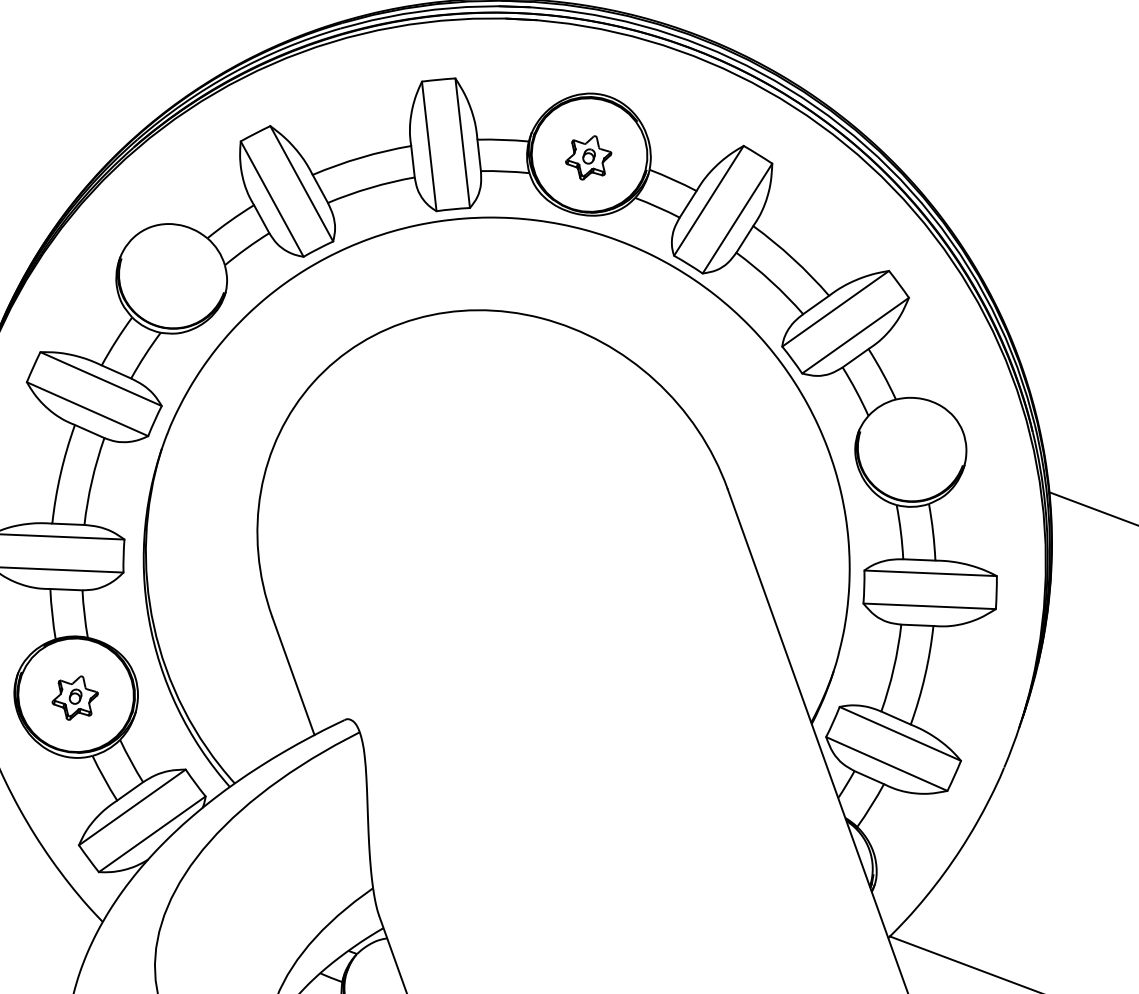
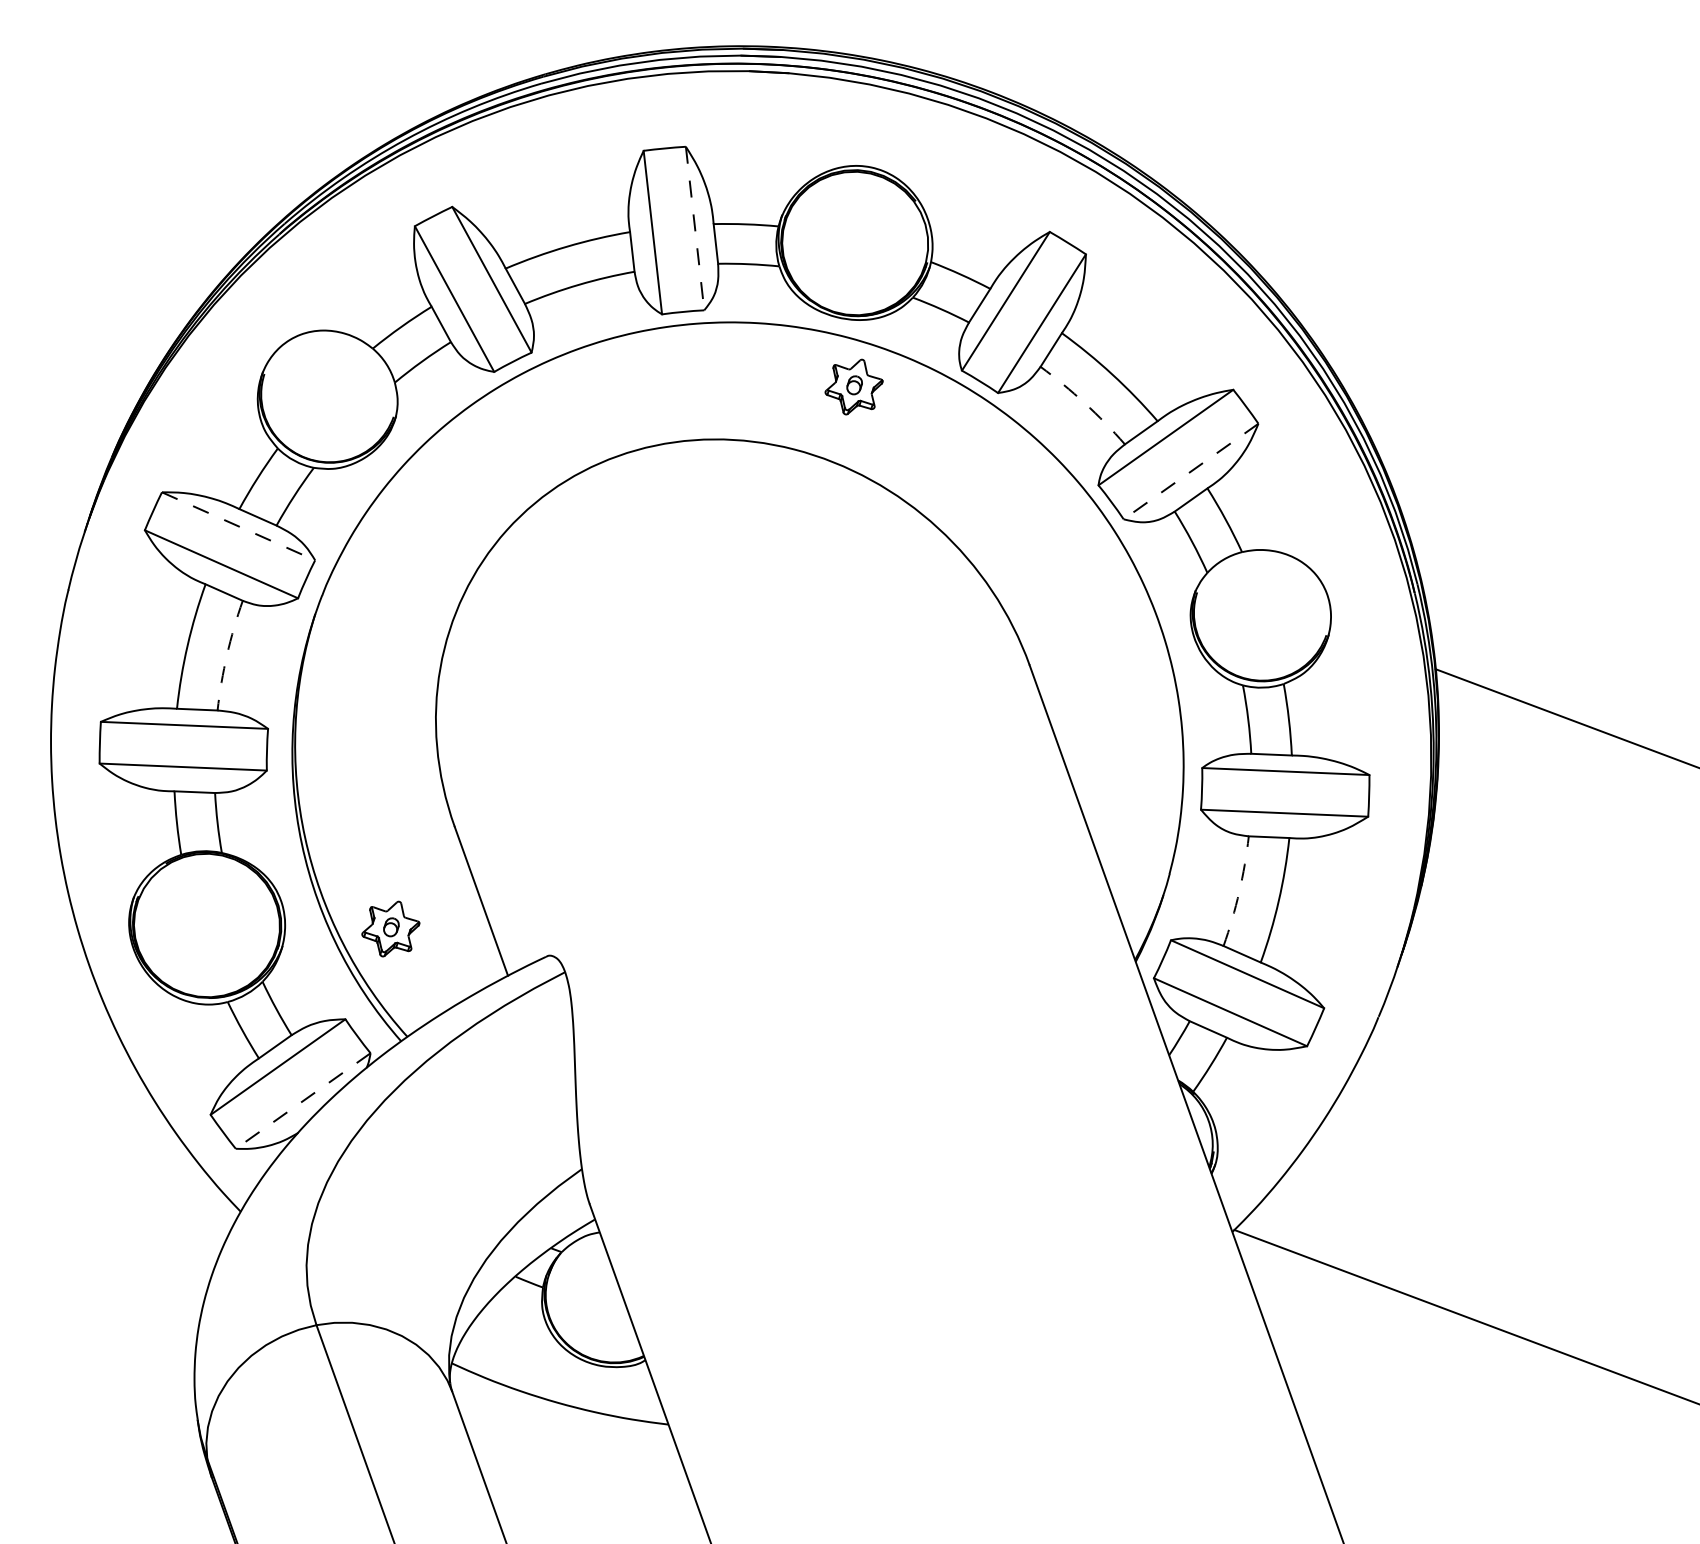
line: (463, 143) -> (695, 229), solid -> dashed
part: (588, 157) -> (853, 386), moved
arc: (771, 281) -> (1084, 403), solid -> dashed
line: (855, 335) -> (1191, 471), solid -> dashed
line: (101, 379) -> (238, 526), solid -> dashed
arc: (92, 480) -> (227, 654), solid -> dashed
arc: (893, 668) -> (1239, 891), solid -> dashed
part: (74, 697) -> (390, 928), moved
line: (152, 834) -> (303, 1101), solid -> dashed

